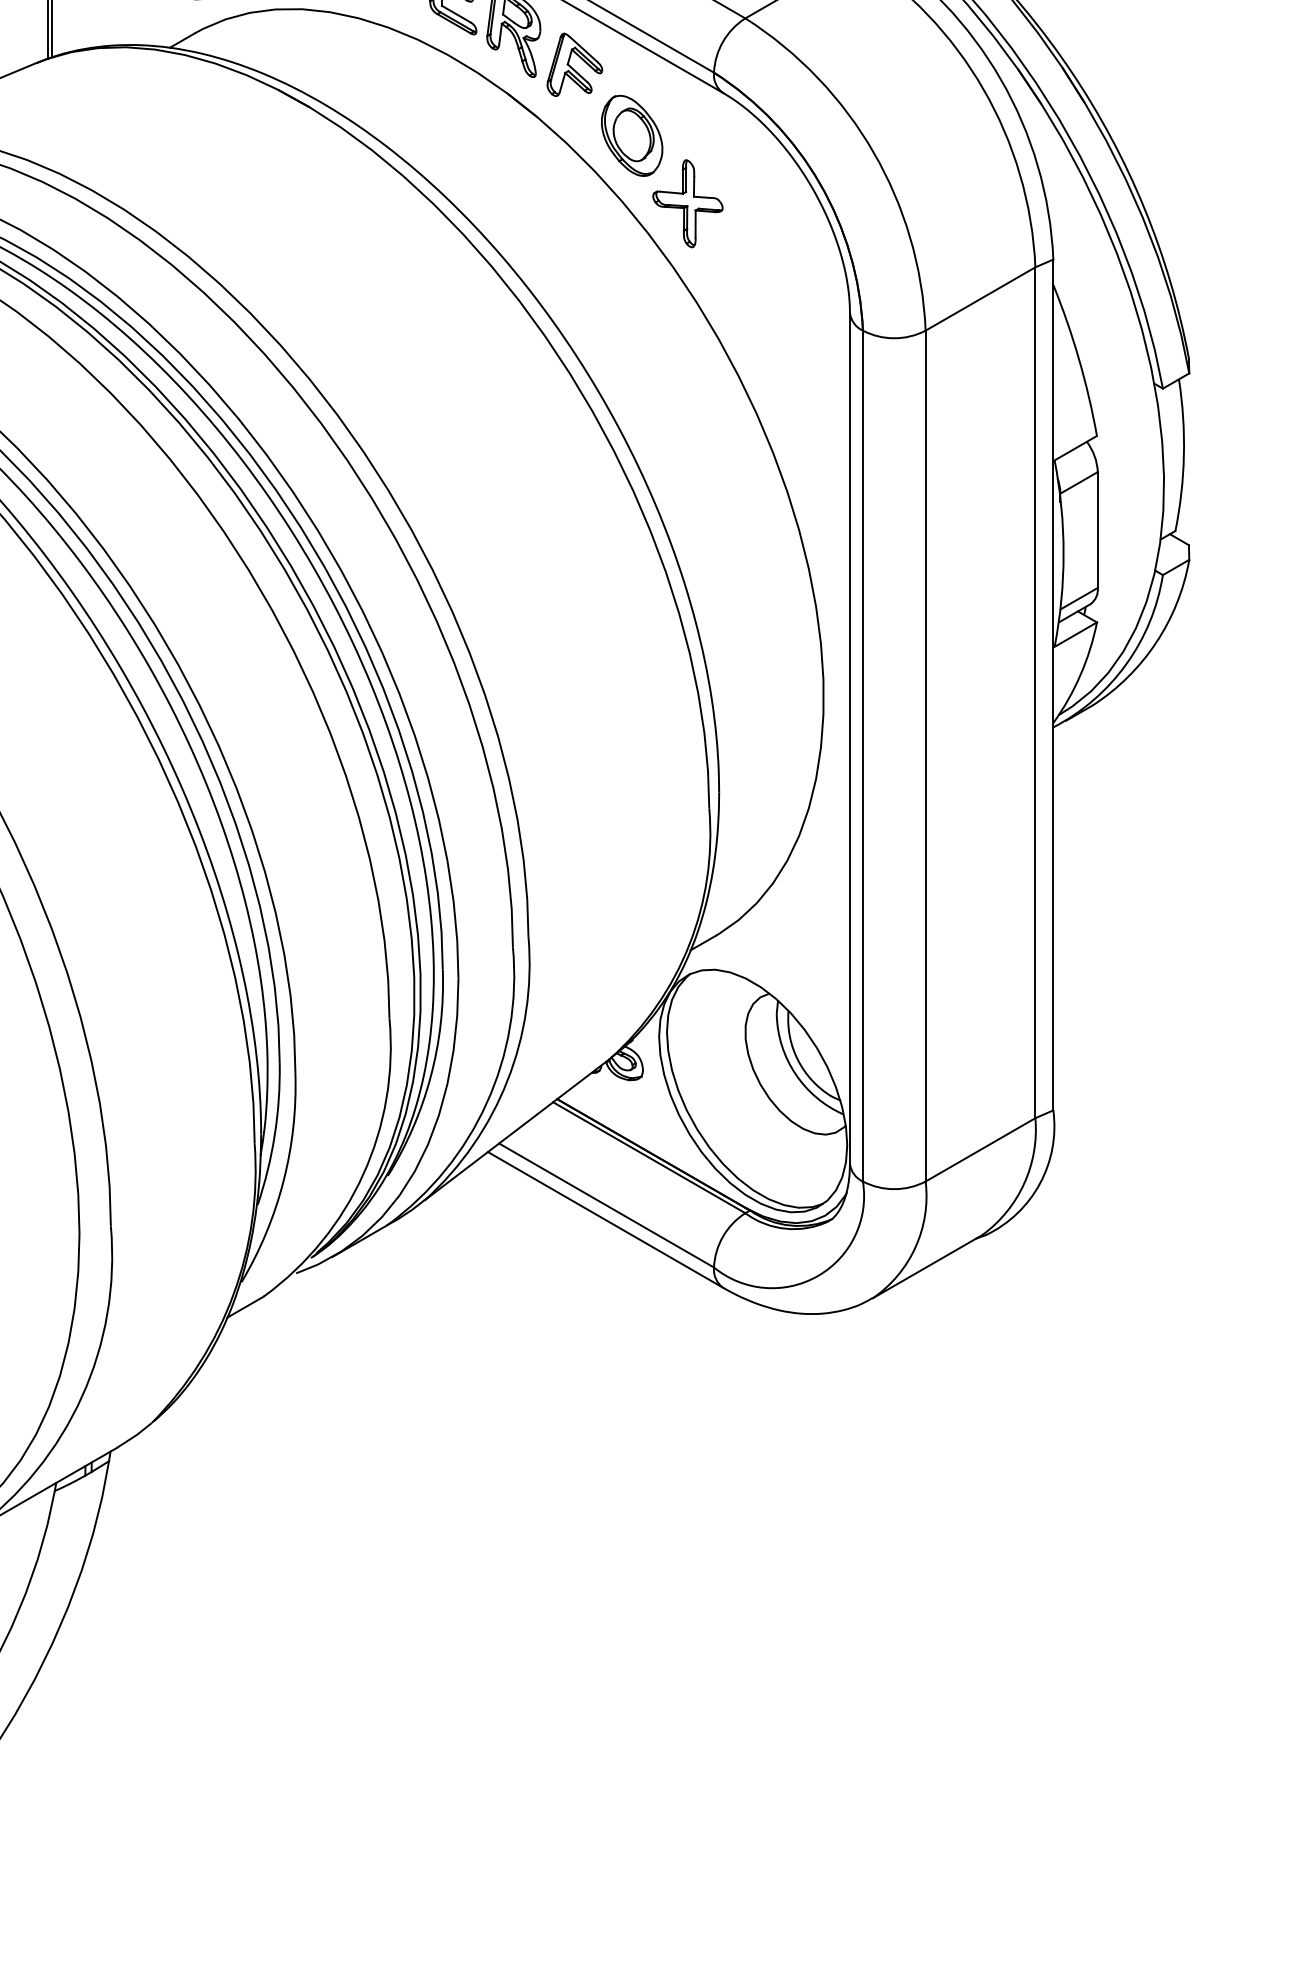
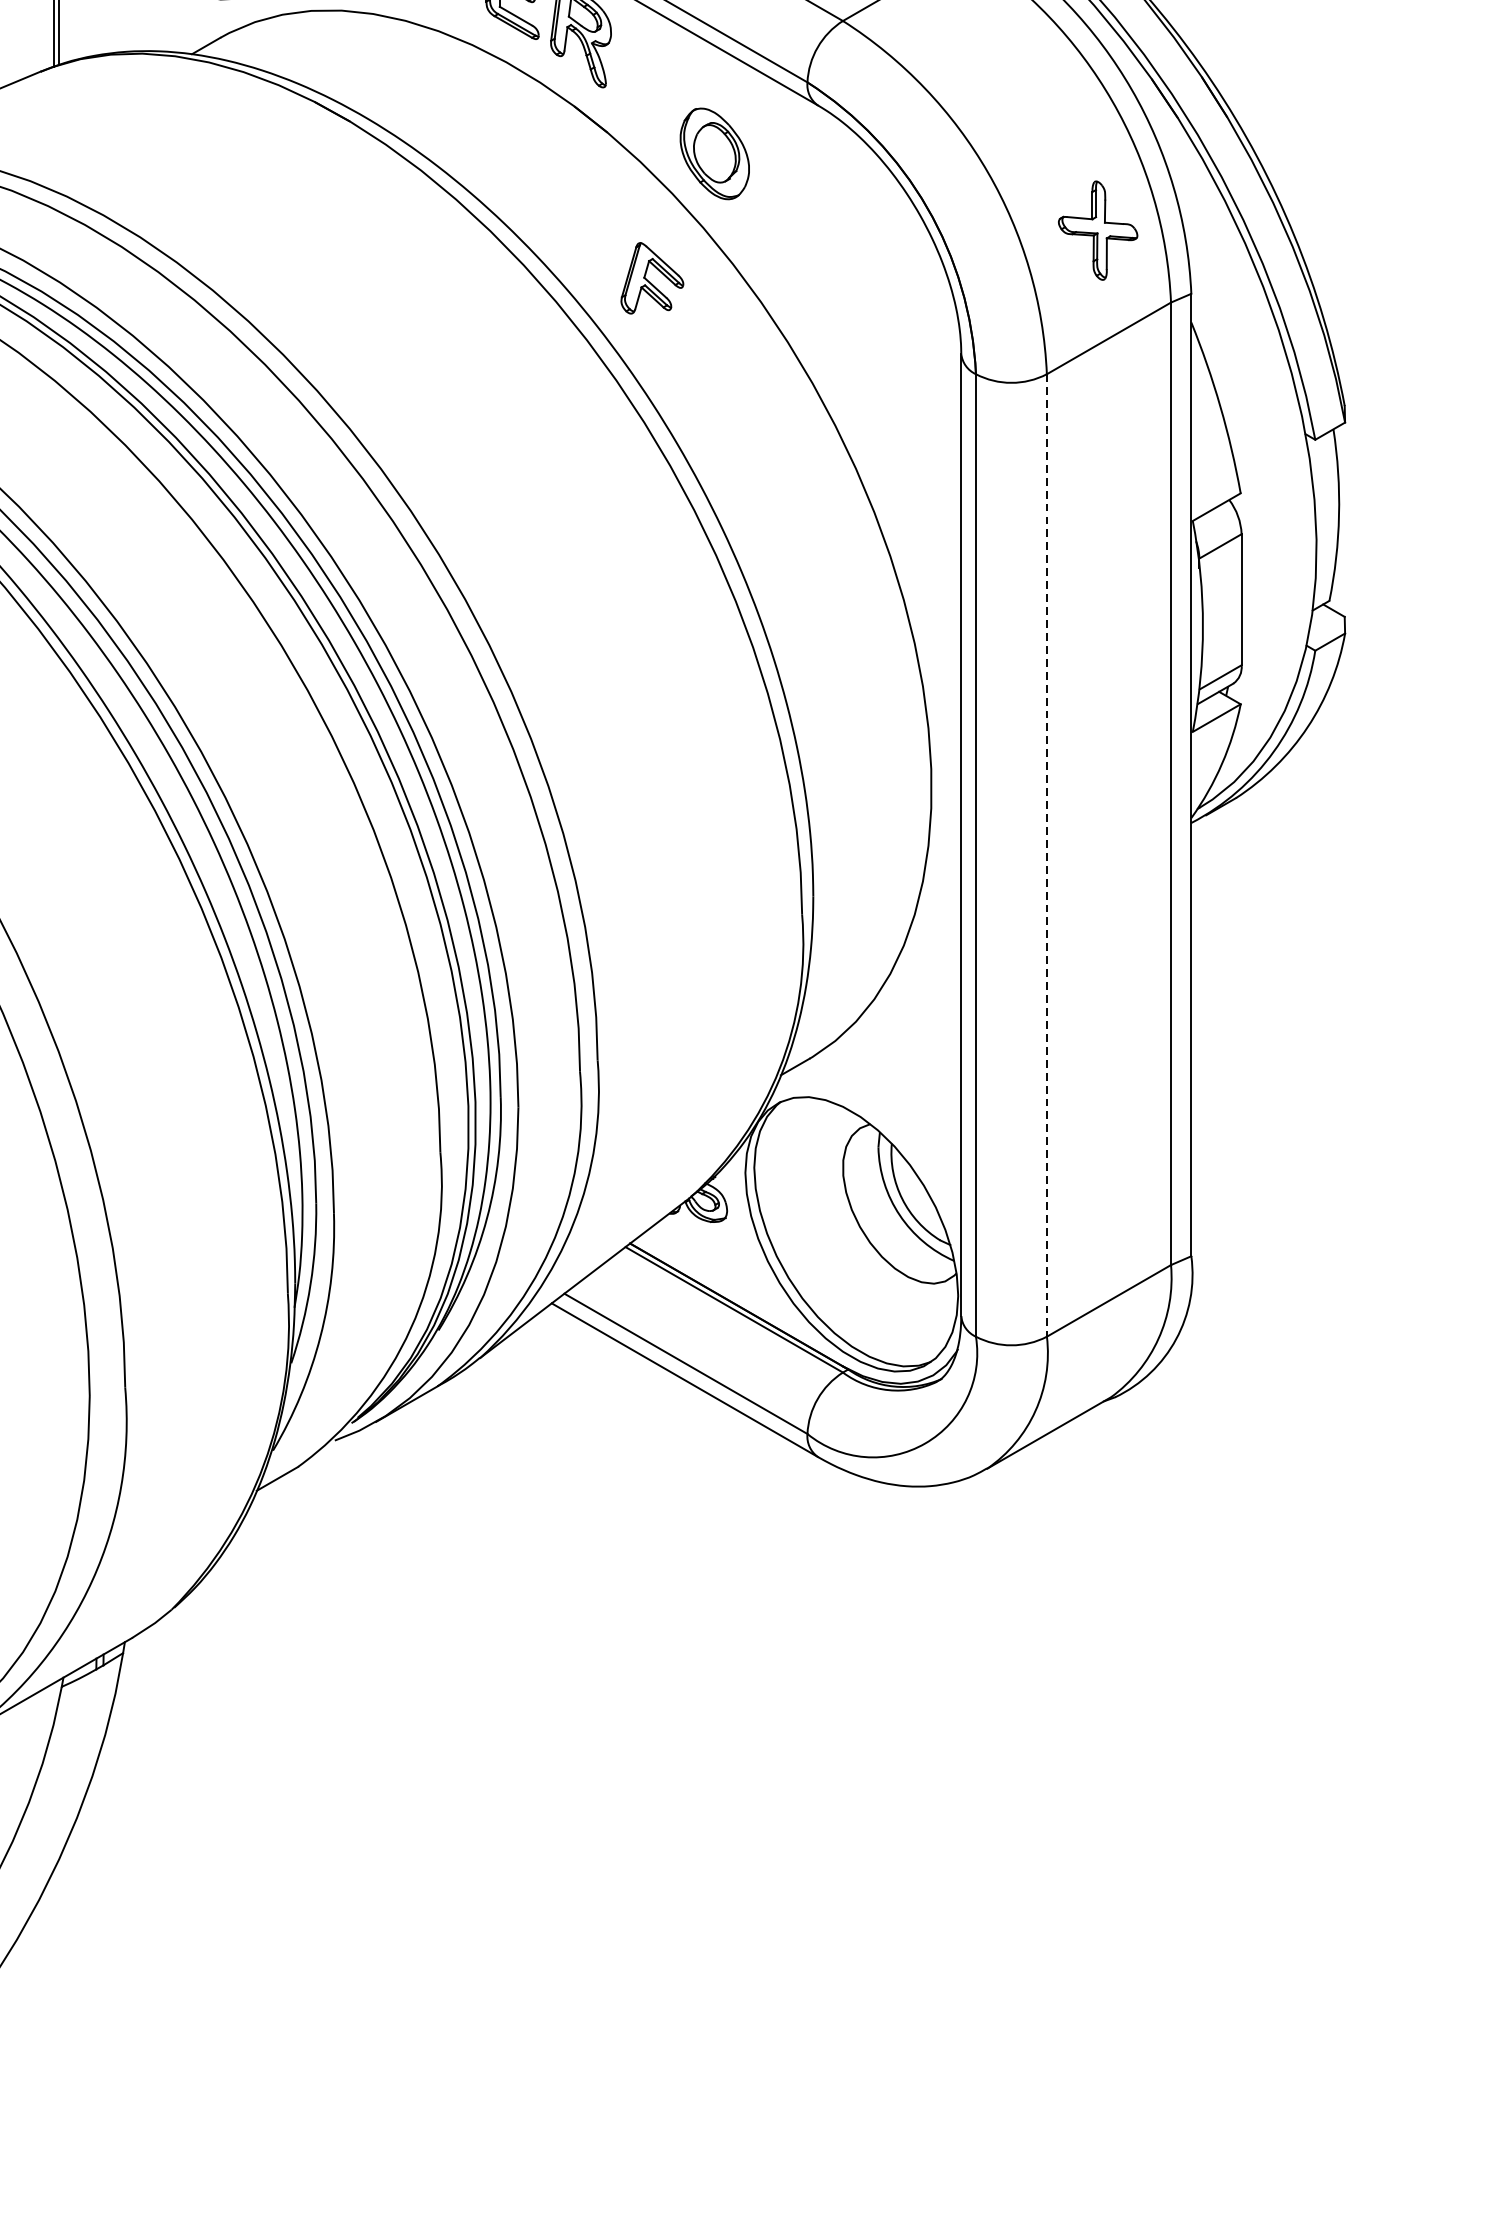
part: (574, 64) -> (651, 277), moved
part: (687, 203) -> (1097, 230), moved
line: (925, 756) -> (1046, 855), solid -> dashed

